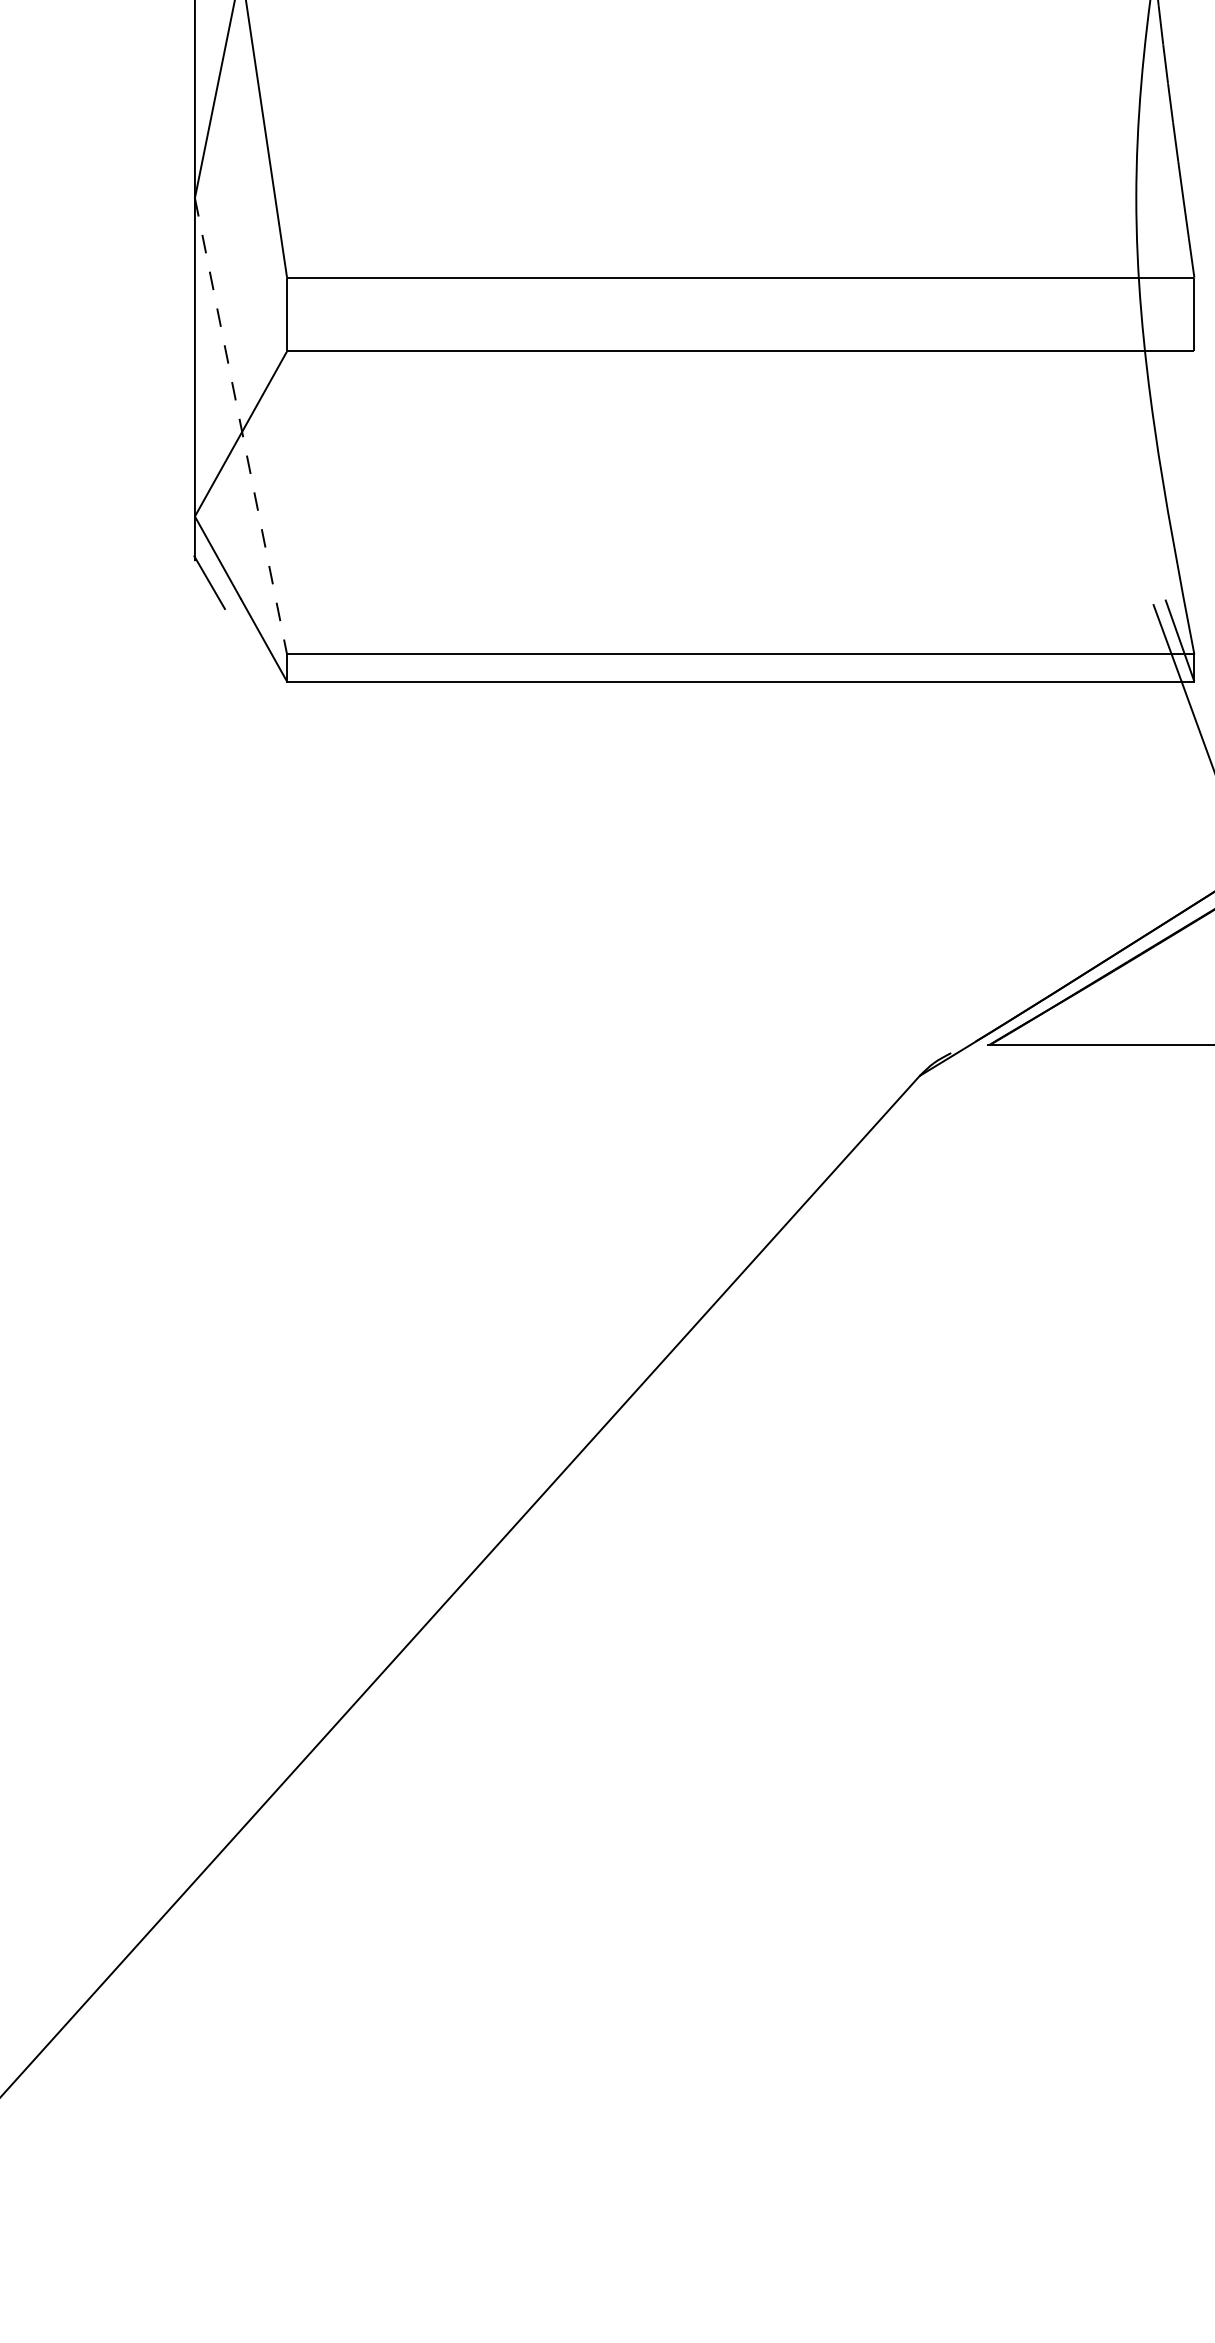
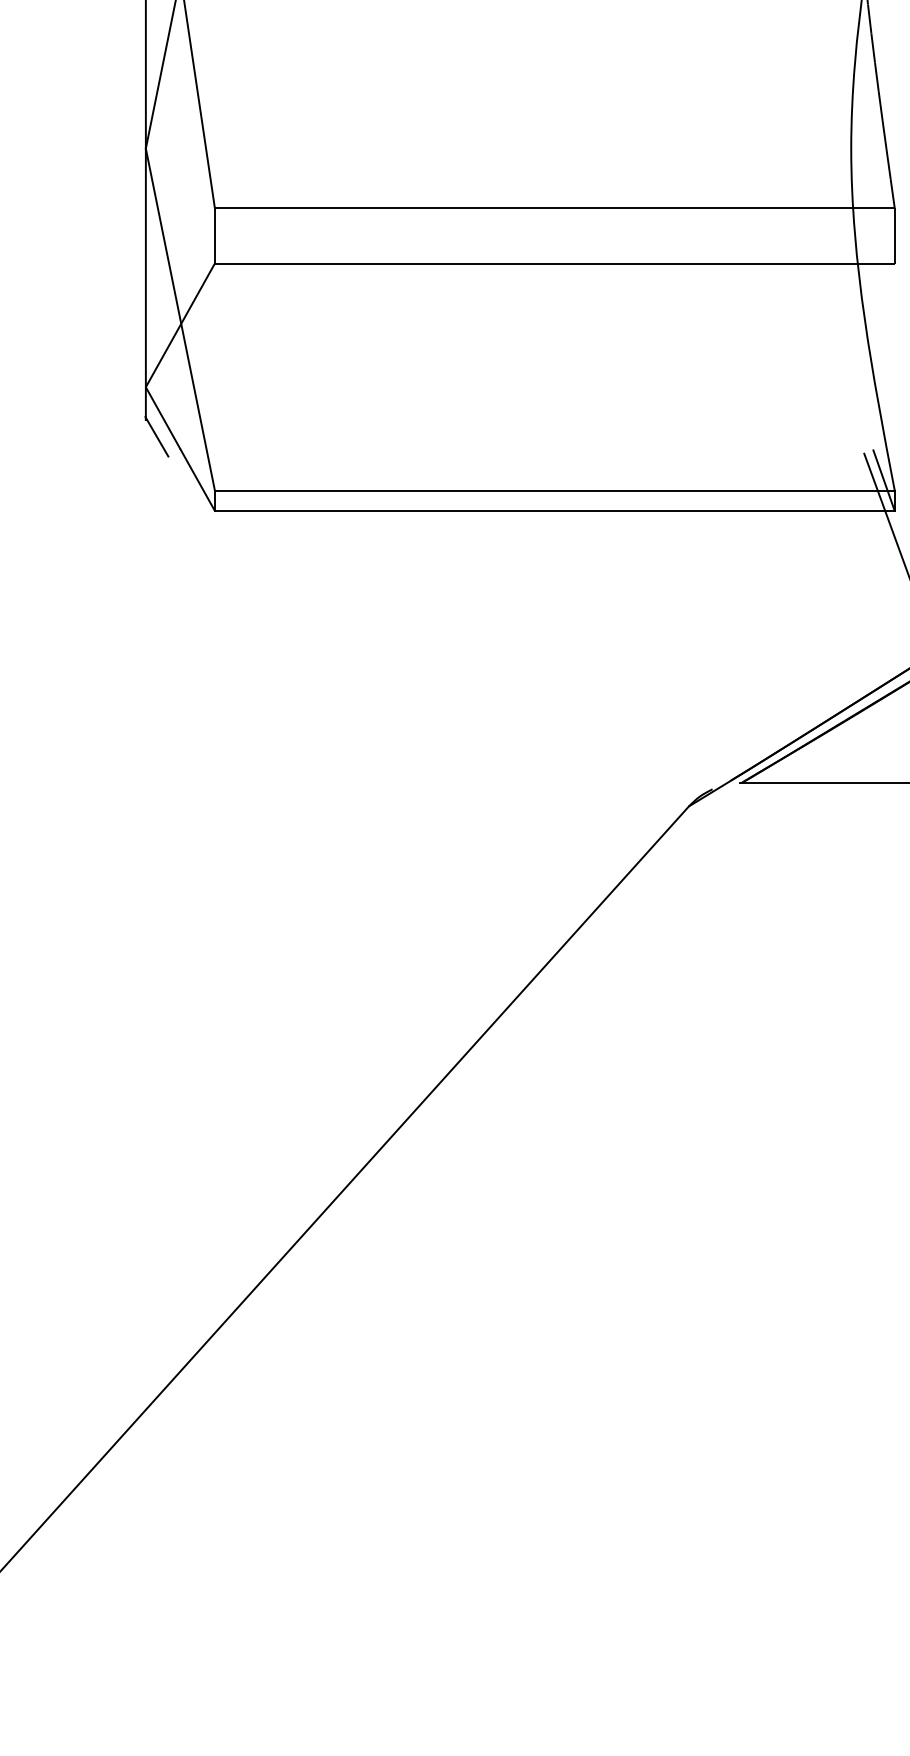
line: (241, 426) -> (180, 319), dashed -> solid

